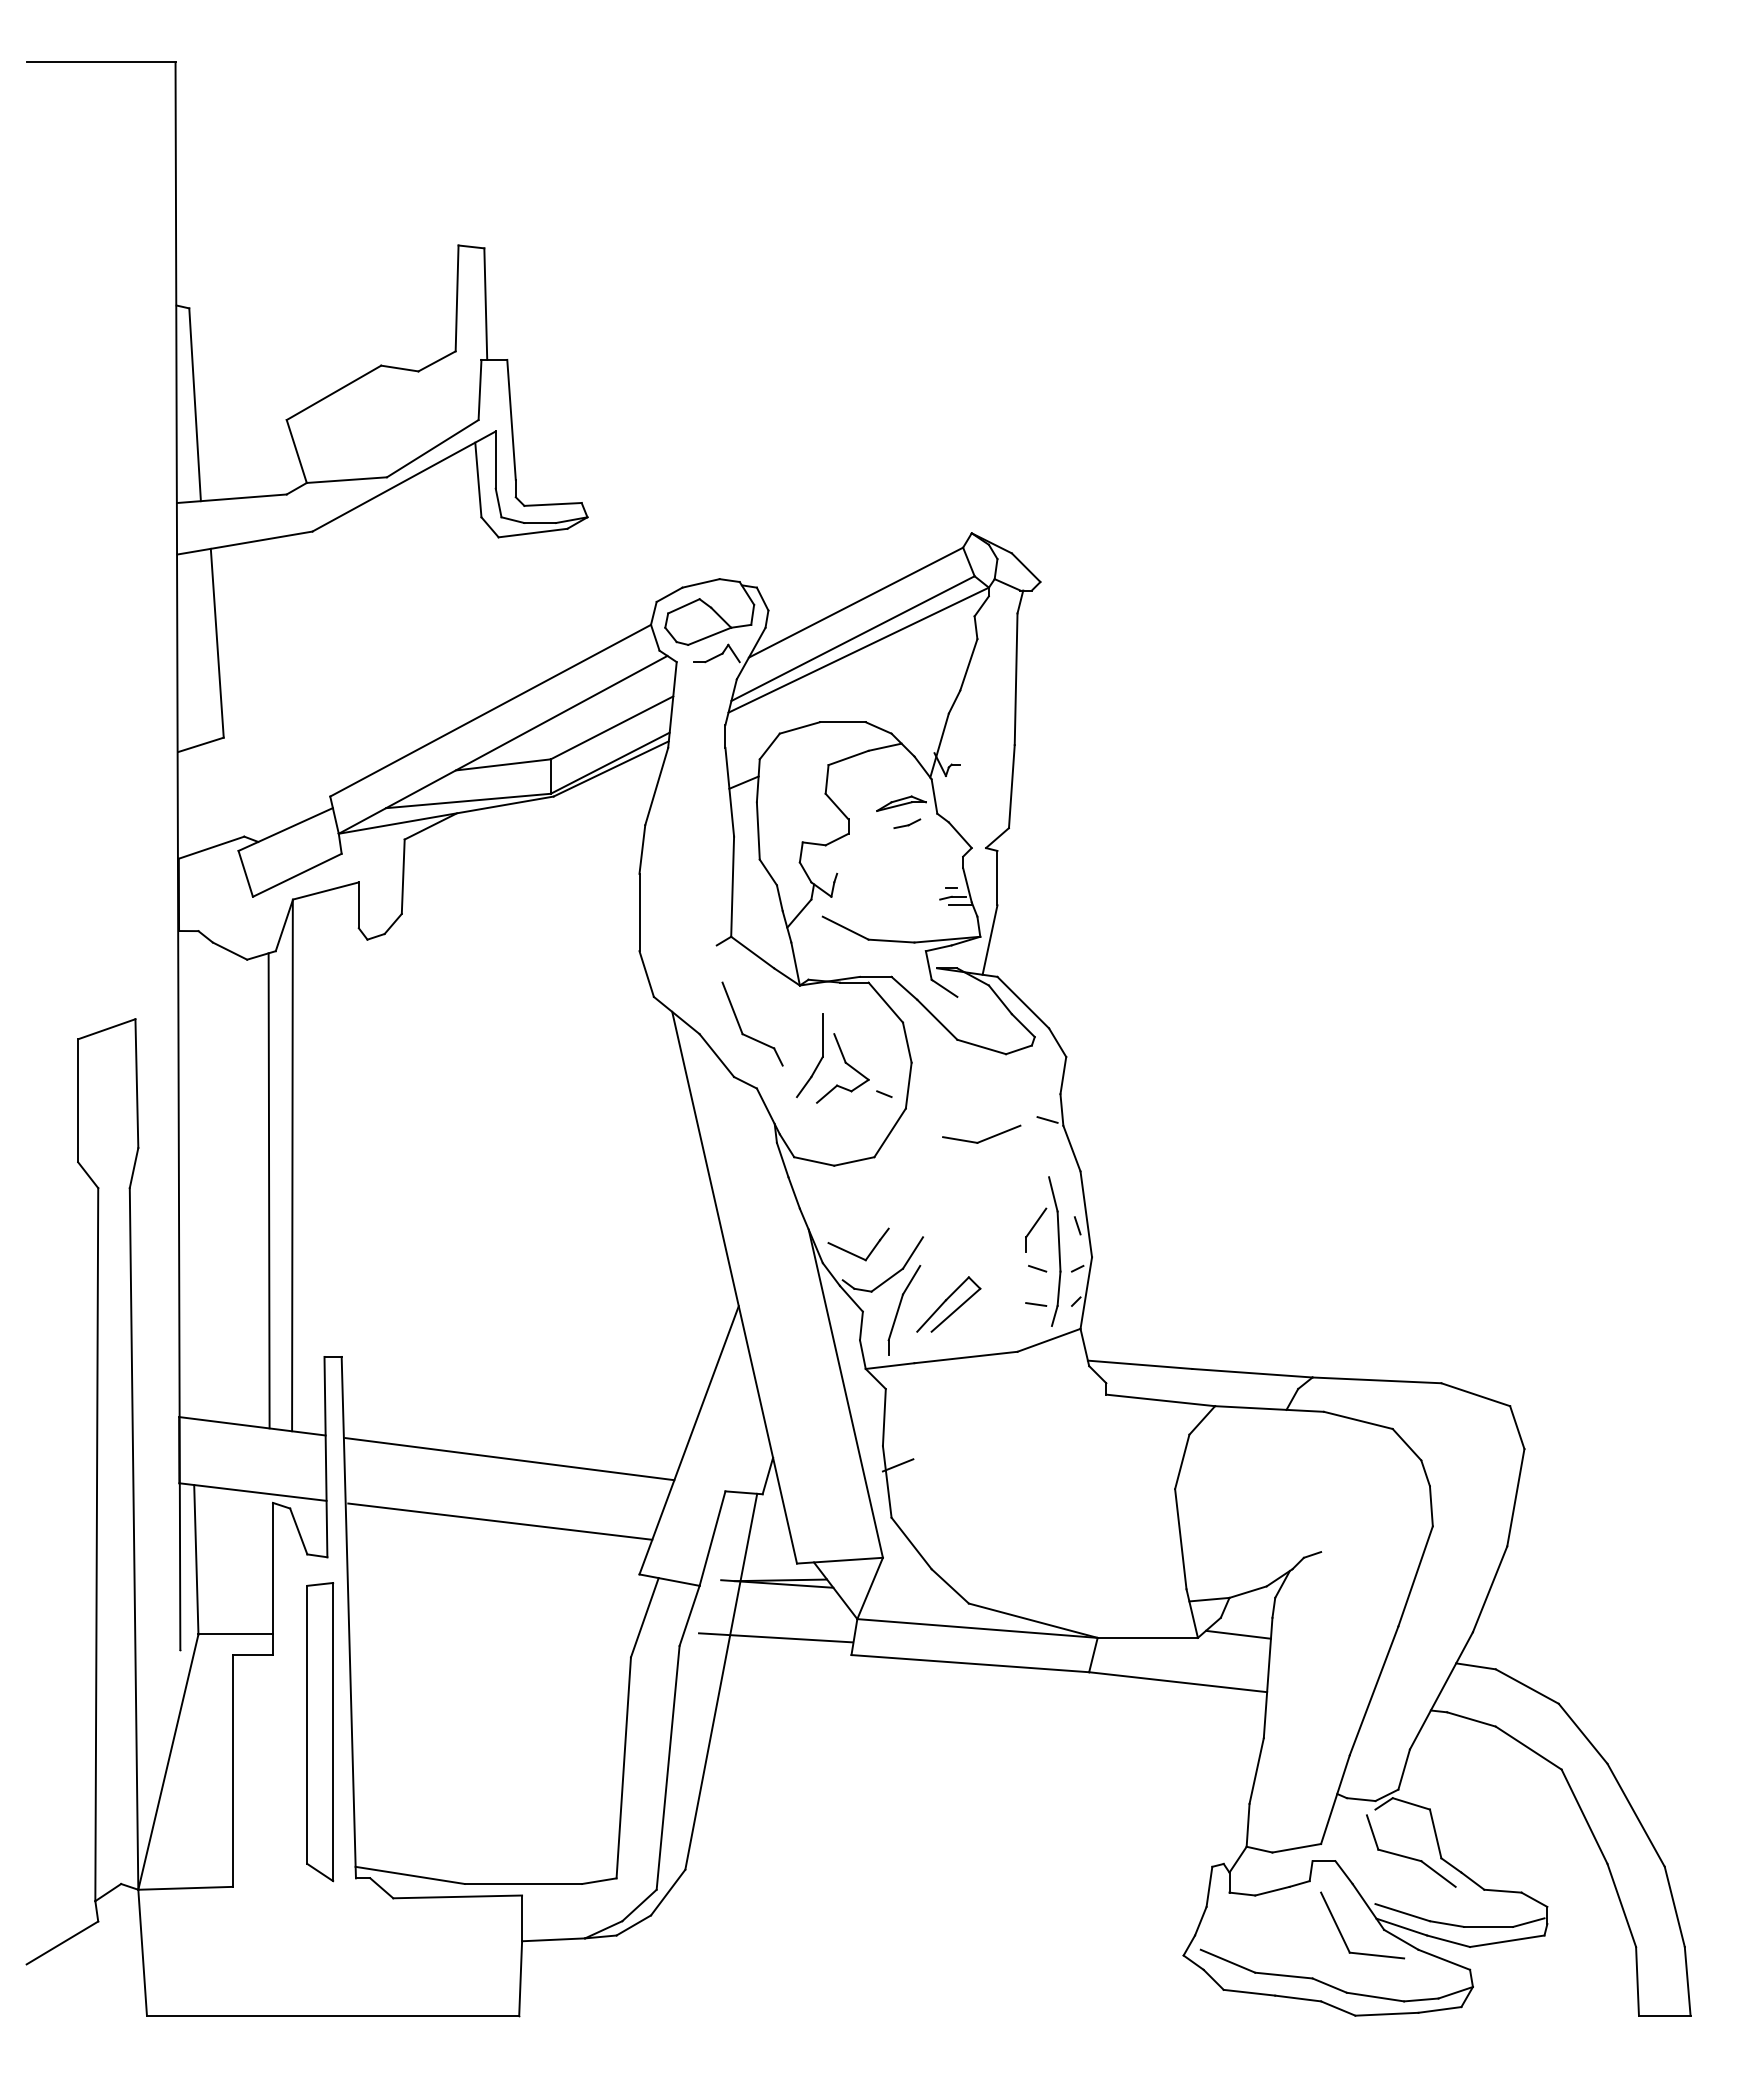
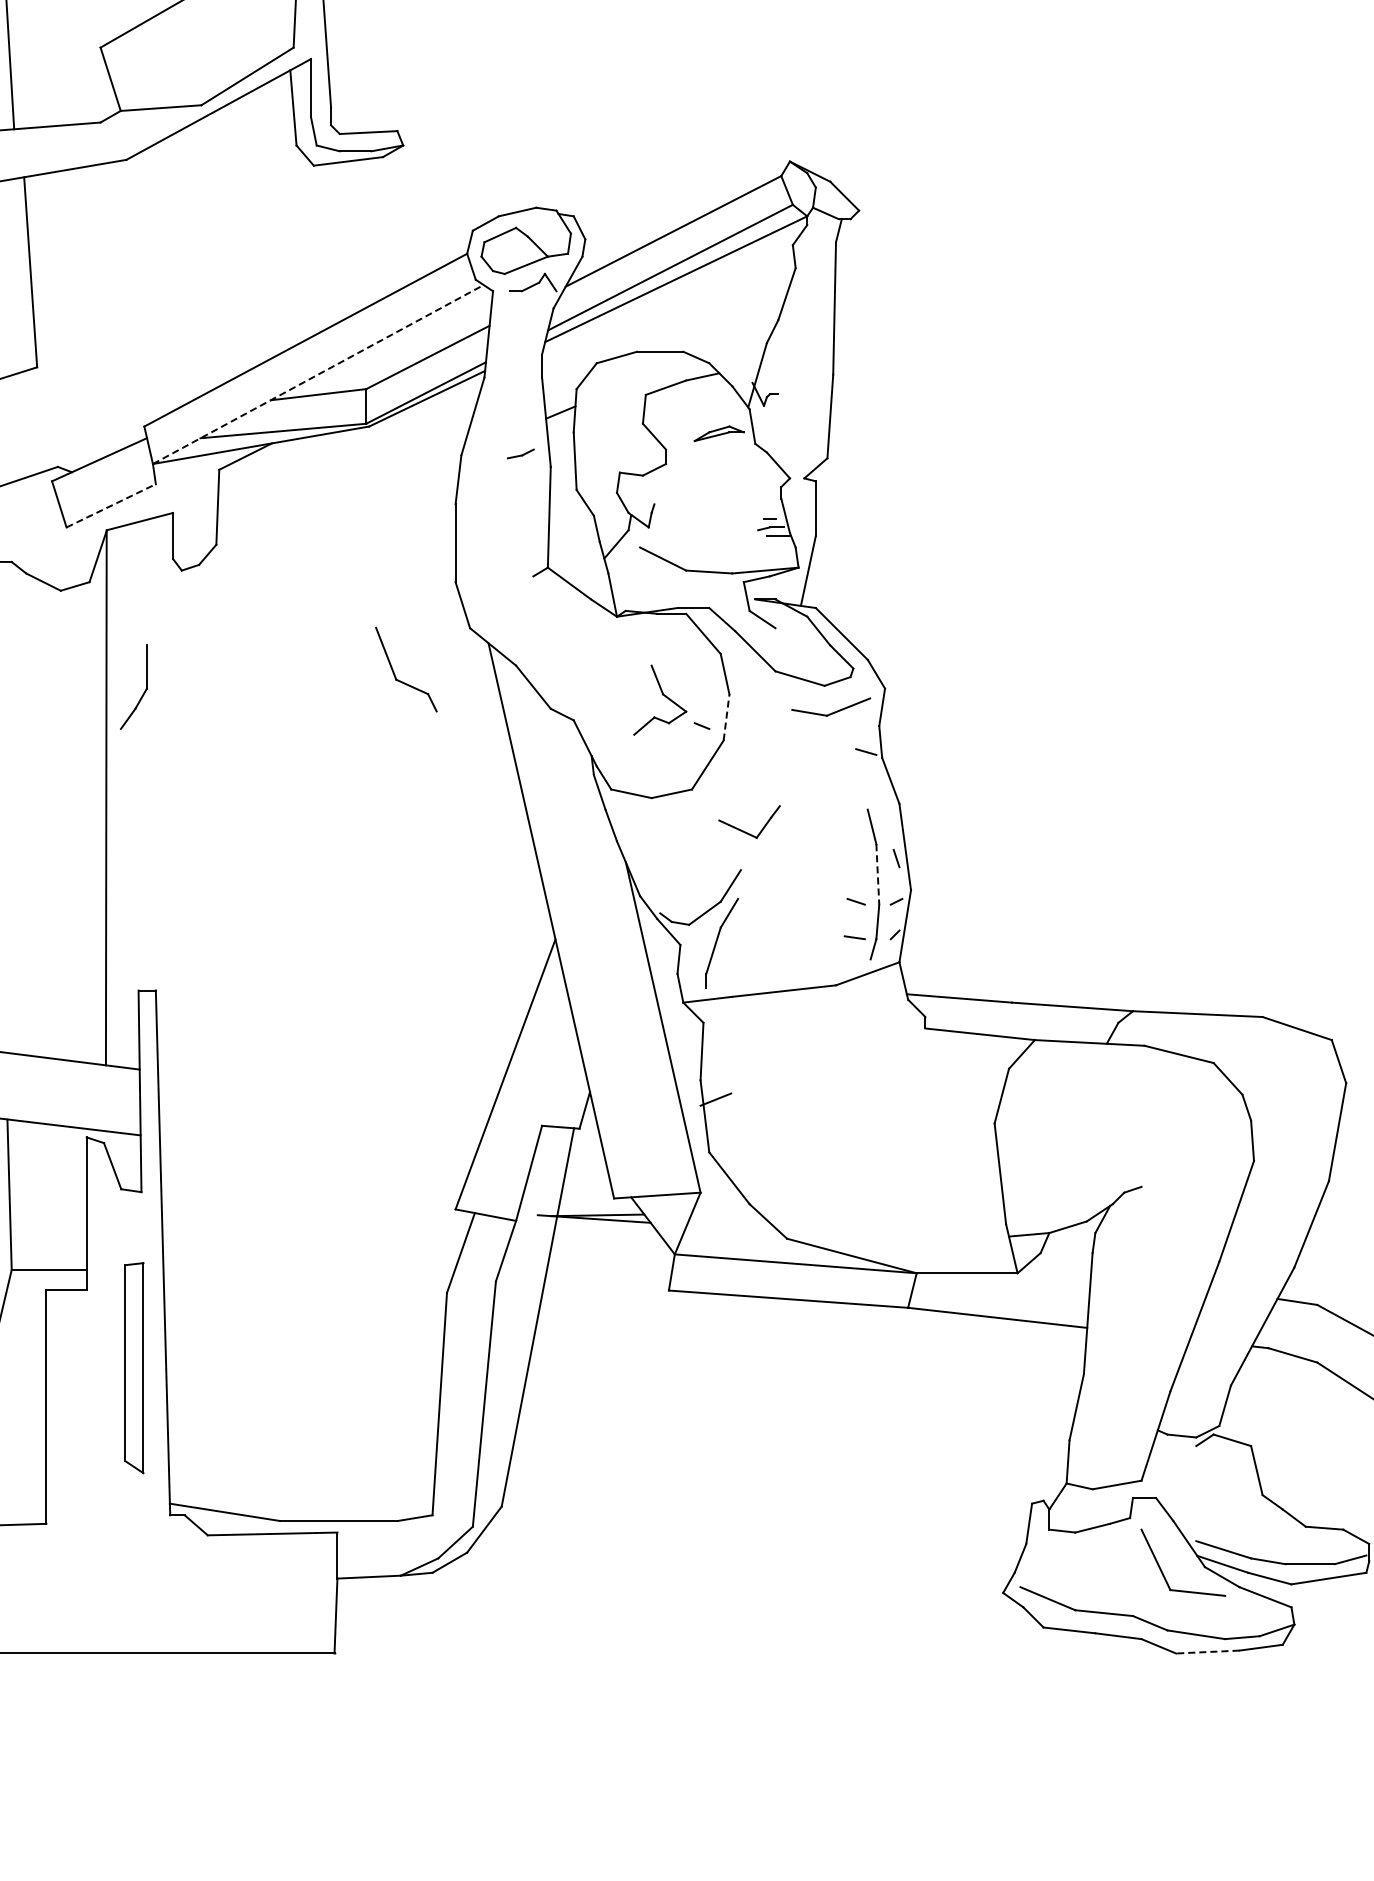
line: (503, 744) -> (318, 374), solid -> dashed
part: (907, 823) -> (521, 453), moved
line: (297, 875) -> (111, 506), solid -> dashed
part: (741, 1028) -> (395, 674), moved
part: (819, 1060) -> (143, 692), moved
line: (908, 1085) -> (726, 717), solid -> dashed
part: (982, 1139) -> (831, 712), moved
line: (268, 1190) -> (82, 823), removed
part: (1036, 1229) -> (855, 862), removed
line: (1059, 1242) -> (878, 875), solid -> dashed
part: (856, 1254) -> (747, 832), moved
part: (948, 1304) -> (766, 937), removed
line: (509, 1459) -> (324, 1093), removed
line: (500, 1521) -> (315, 1156), removed
line: (1238, 1634) -> (1058, 1269), removed
line: (775, 1637) -> (592, 1272), removed
part: (320, 1732) -> (134, 1368), size x0.7
part: (1408, 1856) -> (1229, 1493), removed
line: (1386, 2014) -> (1207, 1652), solid -> dashed

